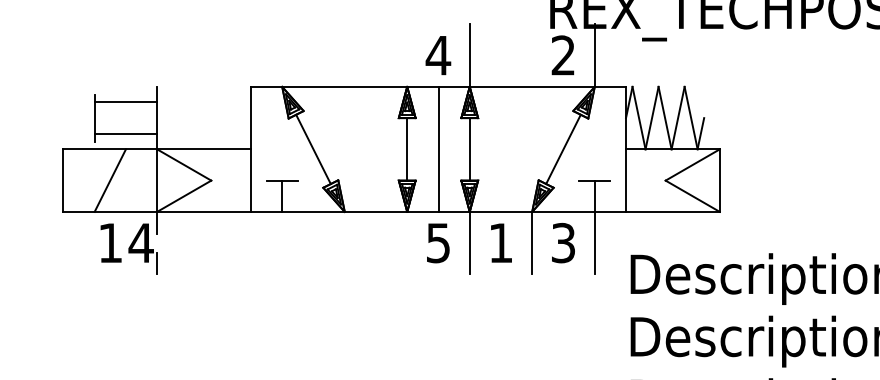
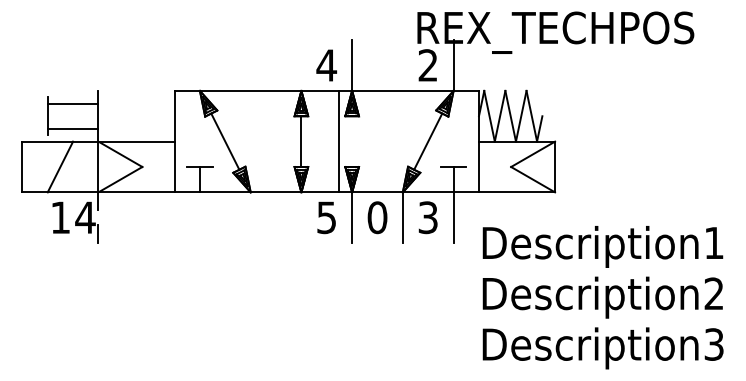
line: (438, 149) -> (338, 141), moved
line: (470, 149) -> (352, 141), removed
text: (500, 242) -> (377, 217), 1 -> 0

